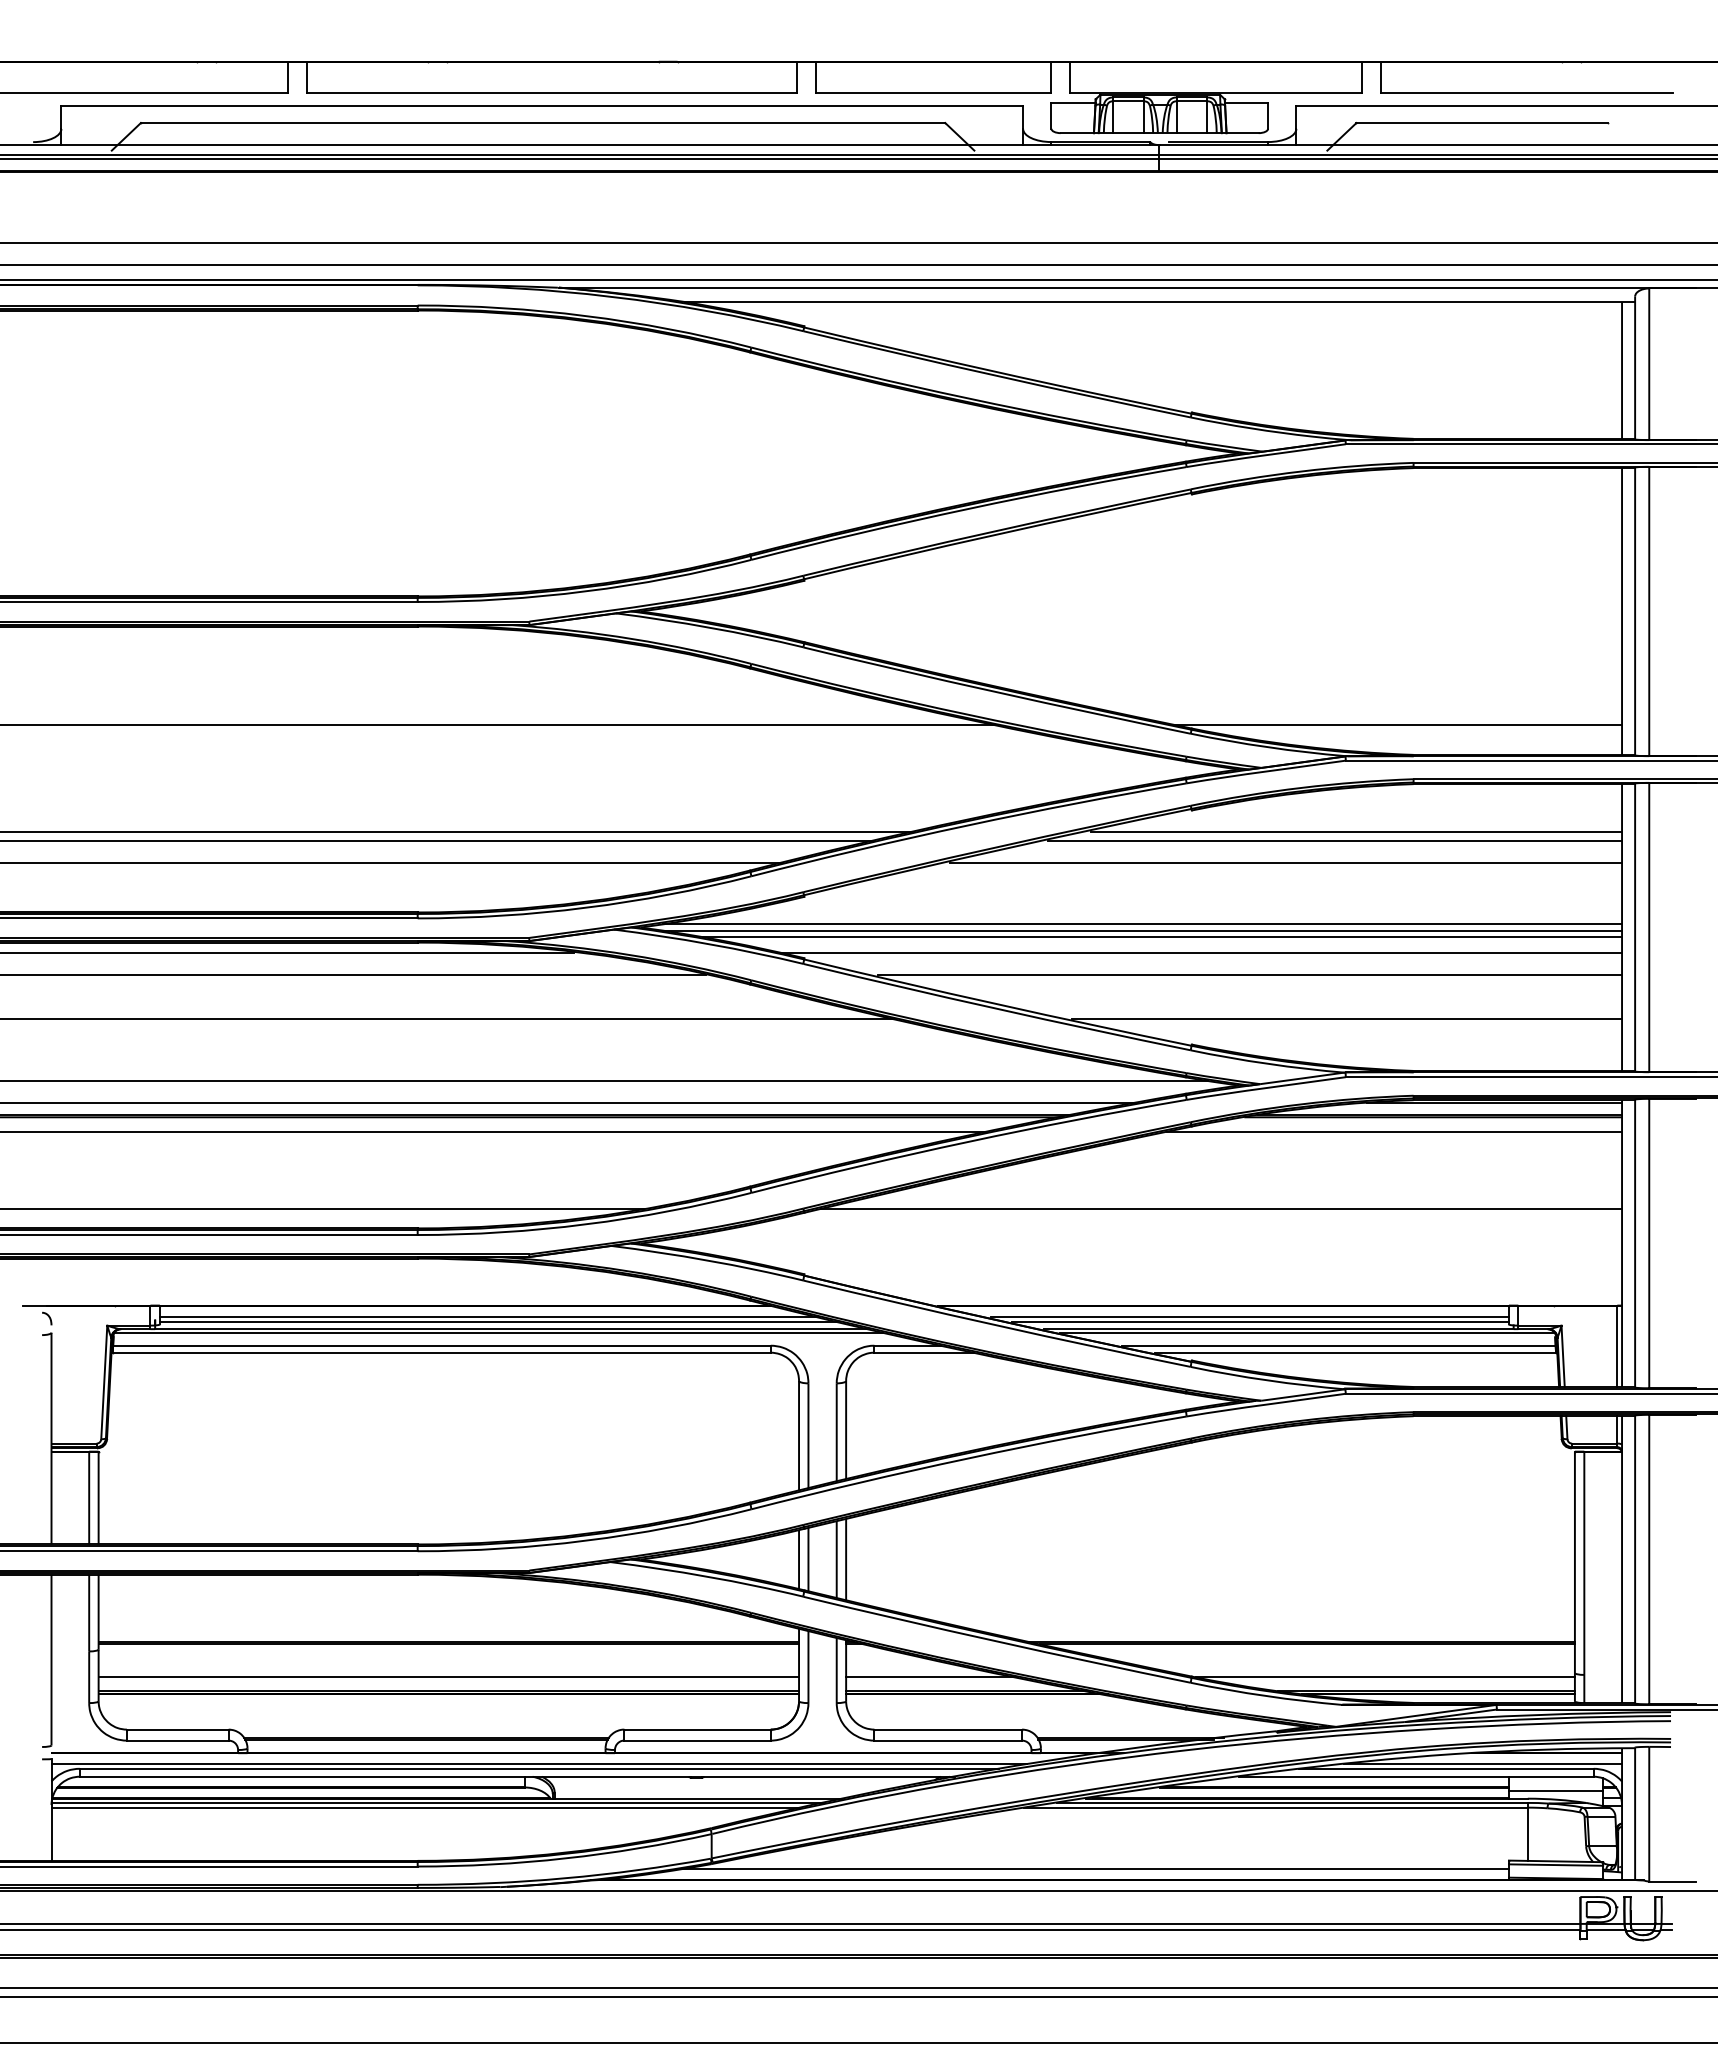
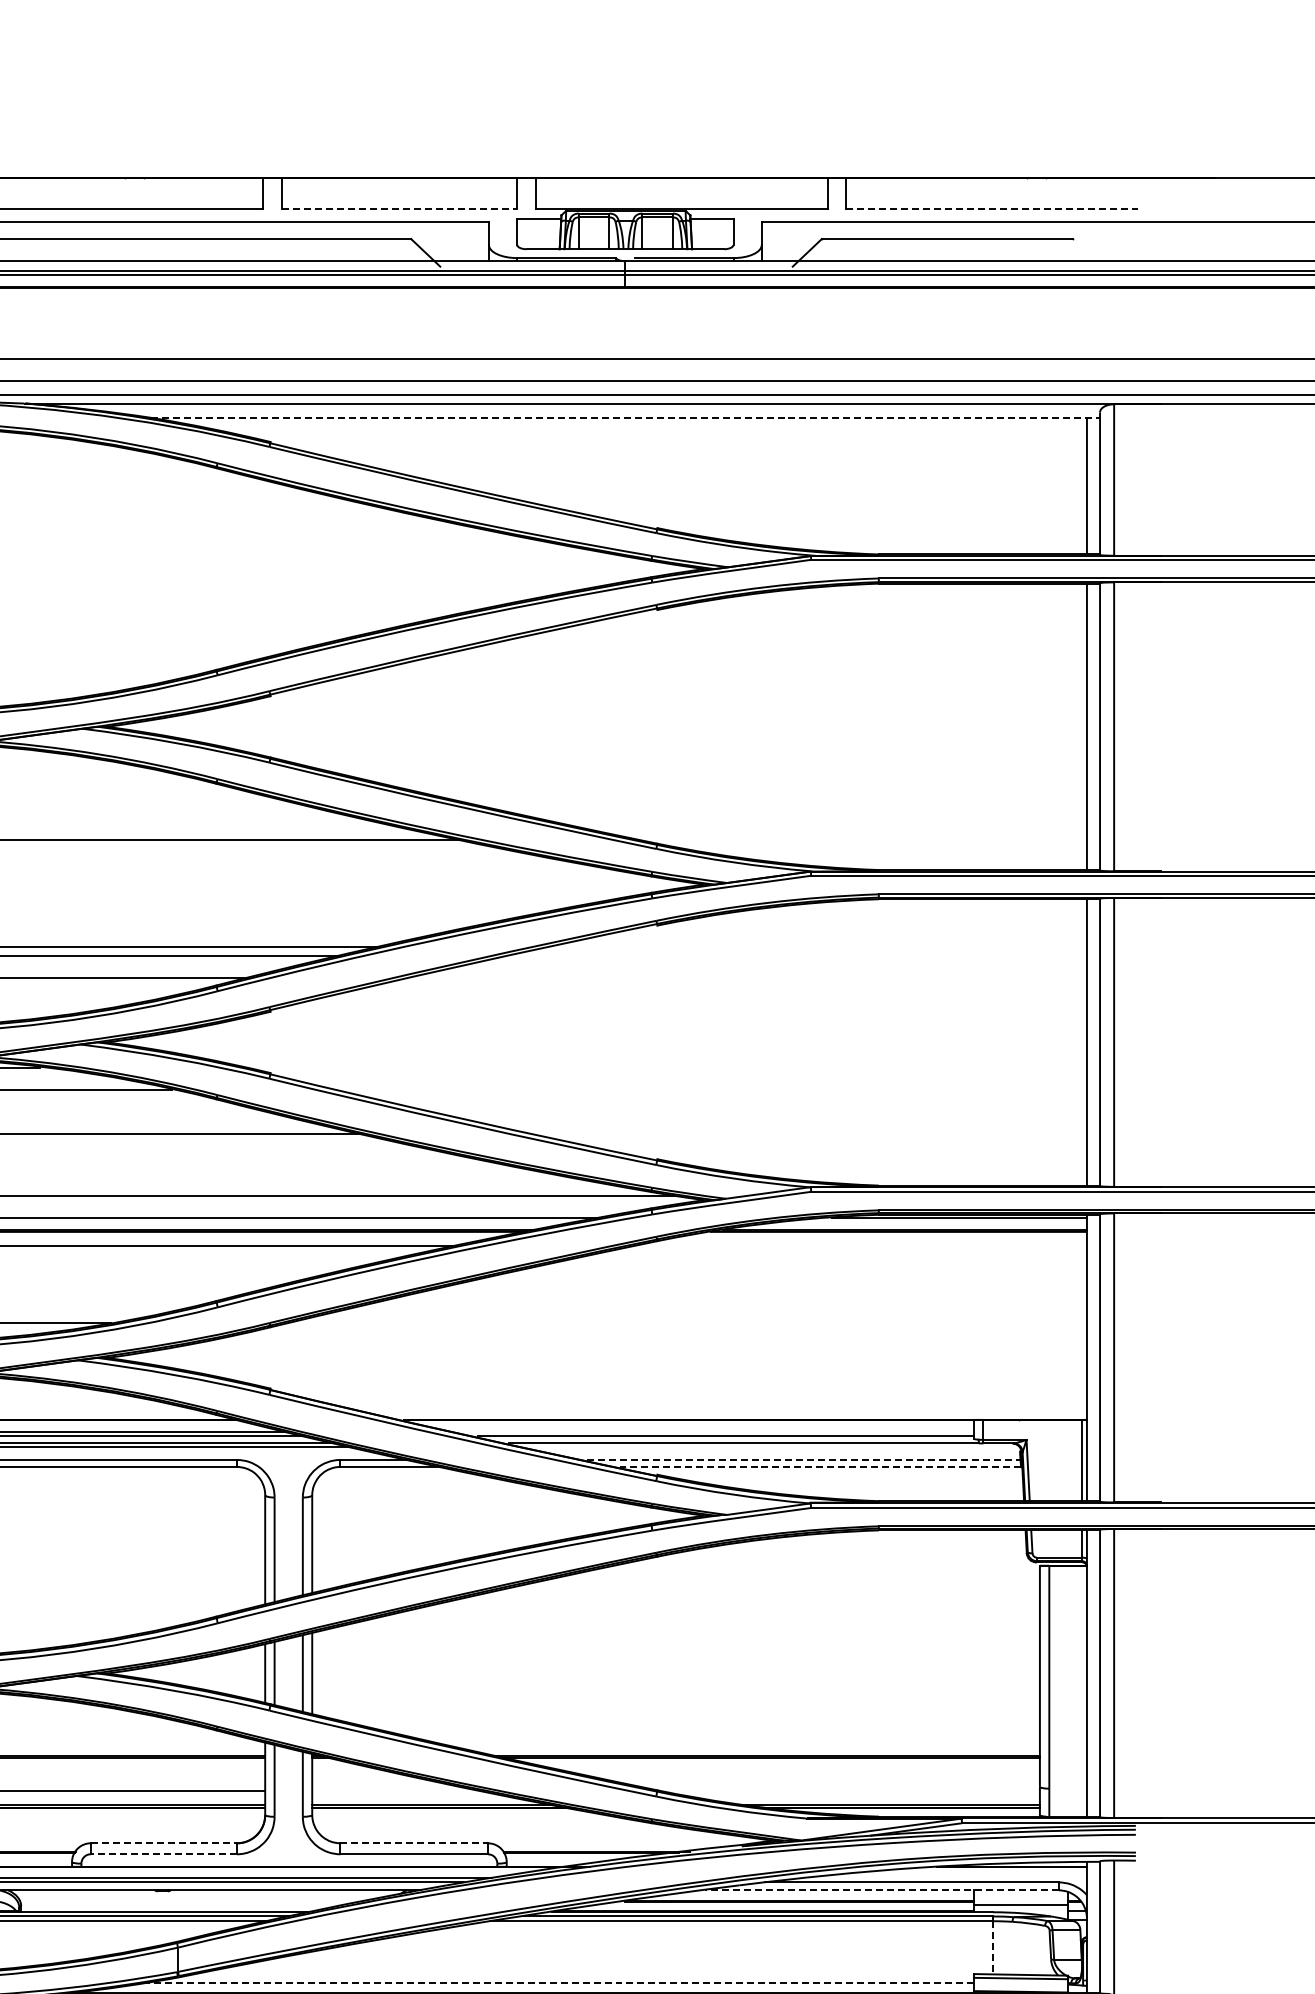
line: (933, 92) -> (399, 208), solid -> dashed
line: (1527, 92) -> (992, 208), solid -> dashed
line: (1160, 302) -> (626, 418), solid -> dashed
line: (1398, 724) -> (863, 839), removed
line: (1356, 831) -> (821, 946), removed
line: (1335, 841) -> (800, 956), removed
line: (1285, 863) -> (750, 978), removed
line: (1142, 924) -> (608, 1039), removed
line: (1141, 930) -> (607, 1045), removed
line: (1162, 937) -> (628, 1052), removed
line: (1200, 952) -> (666, 1067), removed
line: (1250, 975) -> (715, 1090), removed
line: (1346, 1019) -> (811, 1134), removed
line: (1394, 1131) -> (859, 1246), removed
line: (1221, 1209) -> (687, 1323), removed
line: (1249, 1317) -> (714, 1431), removed
line: (1307, 1332) -> (772, 1446), removed
line: (1339, 1345) -> (804, 1459), solid -> dashed
line: (1355, 1352) -> (820, 1466), solid -> dashed
line: (932, 1677) -> (398, 1791), removed
line: (1385, 1677) -> (850, 1791), removed
line: (698, 1729) -> (164, 1843), solid -> dashed
line: (948, 1729) -> (414, 1843), solid -> dashed
line: (697, 1740) -> (163, 1854), solid -> dashed
line: (1482, 1764) -> (947, 1878), removed
line: (1416, 1776) -> (881, 1890), solid -> dashed
line: (1527, 1834) -> (992, 1948), solid -> dashed
line: (1093, 1869) -> (559, 1982), solid -> dashed

